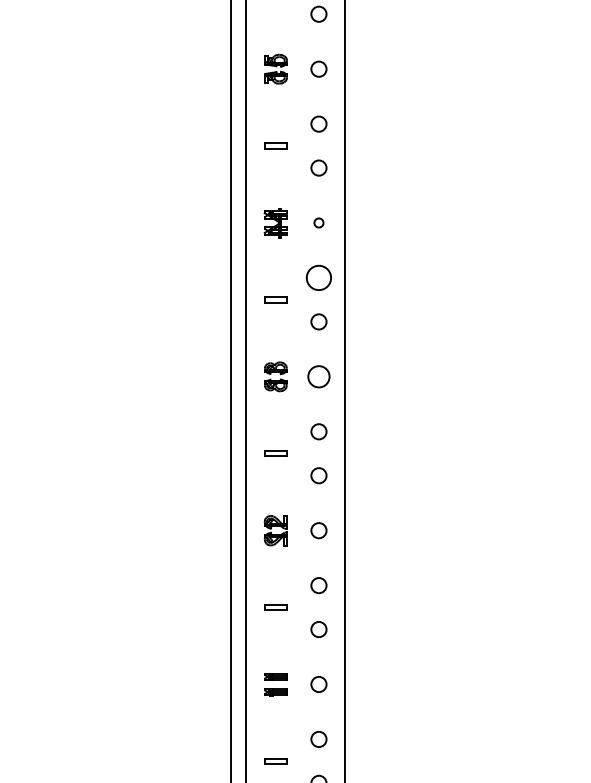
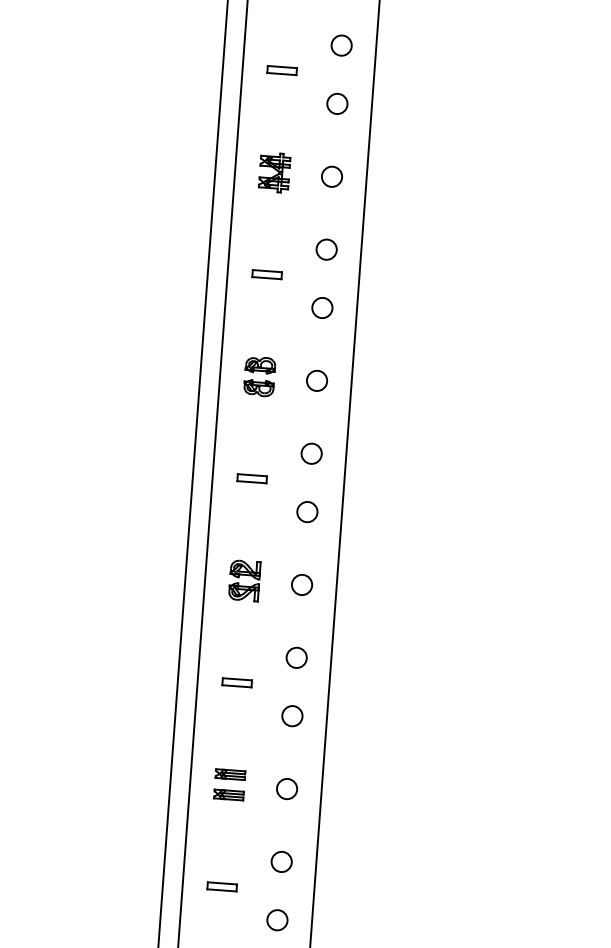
circle: (318, 222) -> (331, 176), size x1.67
circle: (318, 277) -> (326, 249), size x0.62
circle: (318, 376) -> (316, 380), size x0.71

